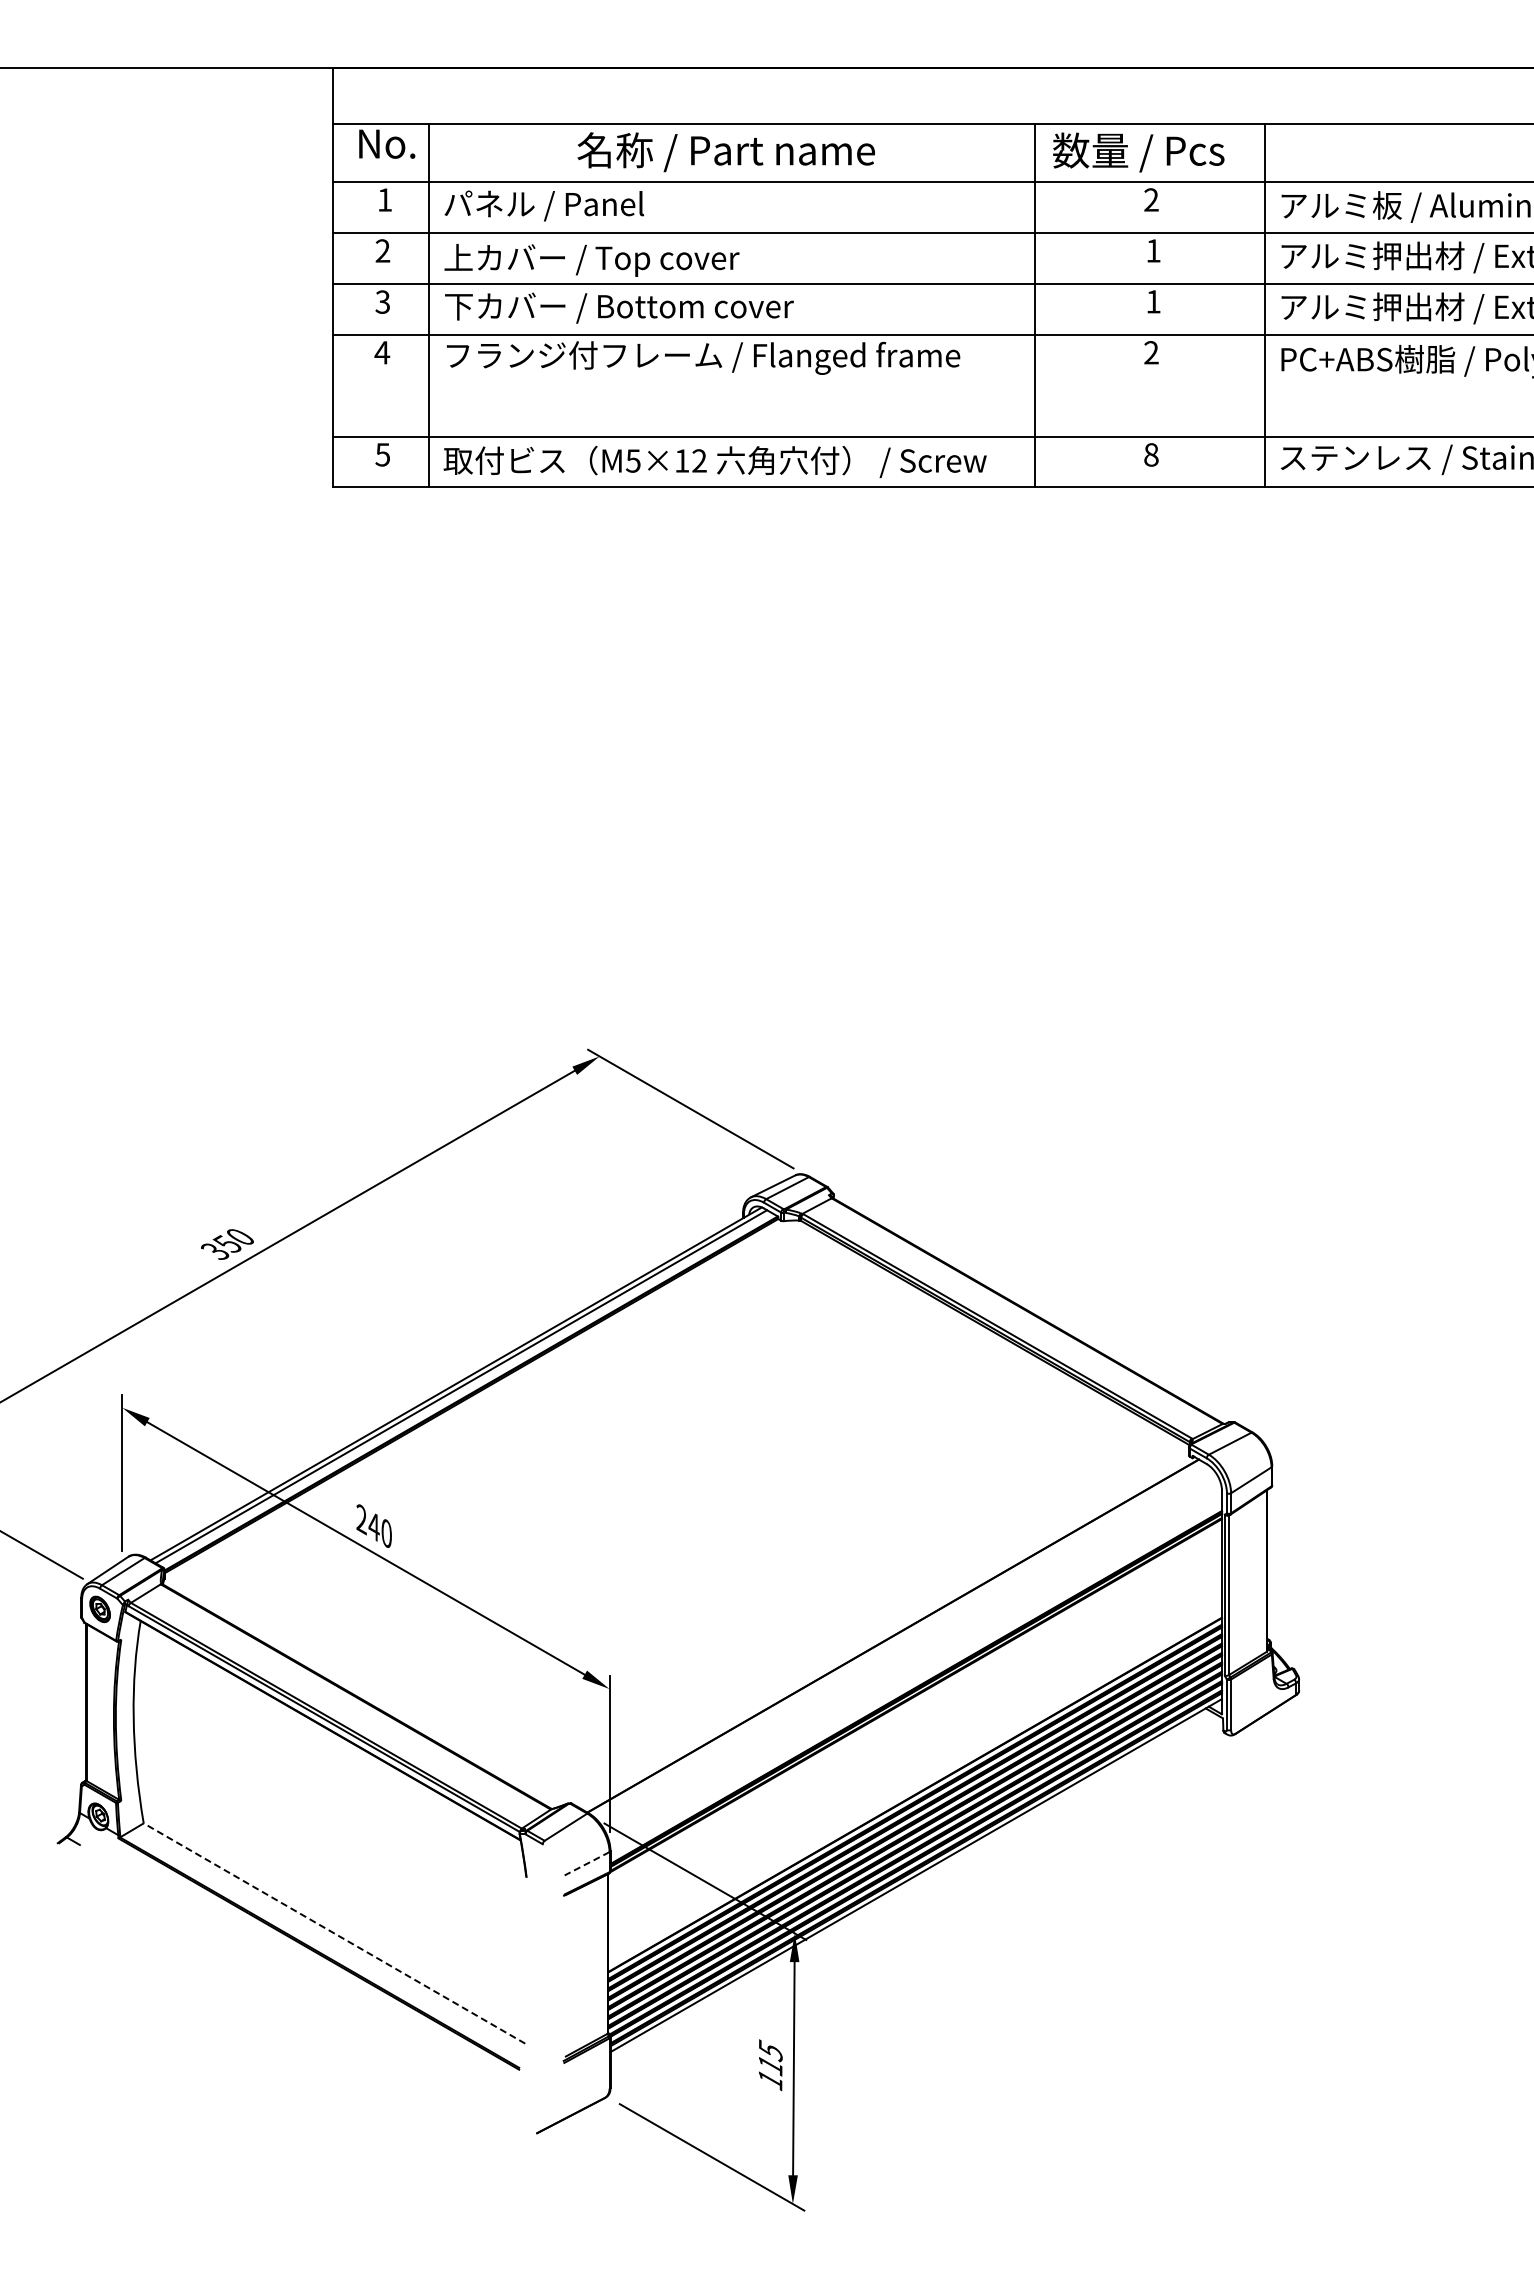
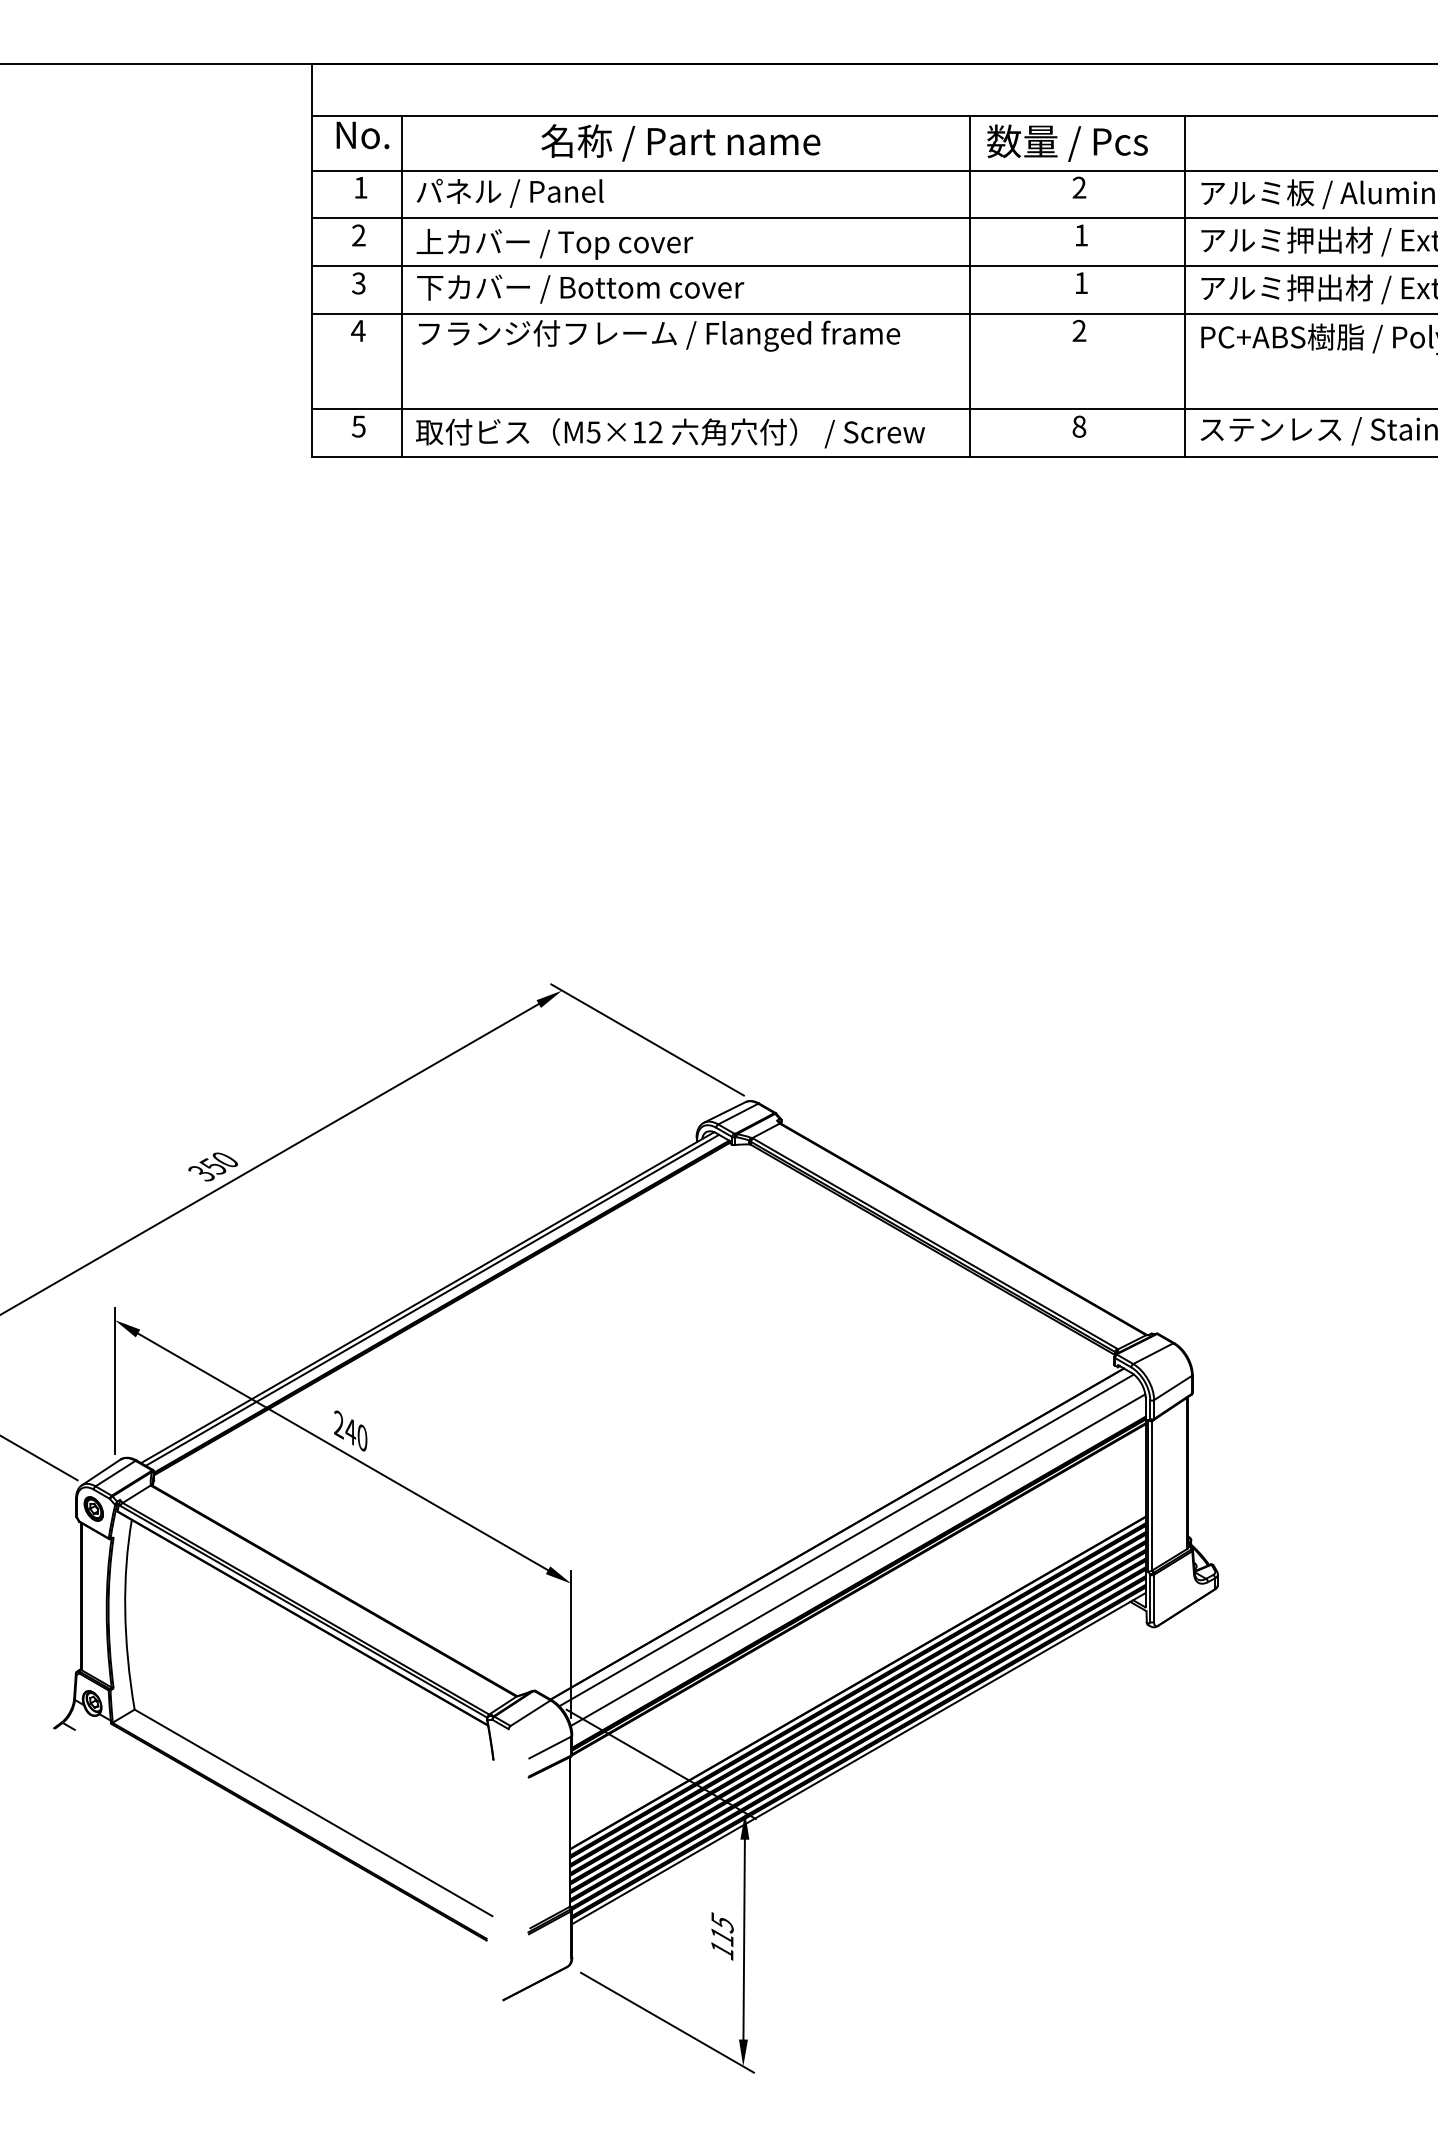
line: (902, 1642) -> (846, 1540), added
line: (915, 1663) -> (858, 1559), added
line: (586, 1864) -> (549, 1748), dashed -> solid
line: (334, 1933) -> (313, 1812), dashed -> solid

